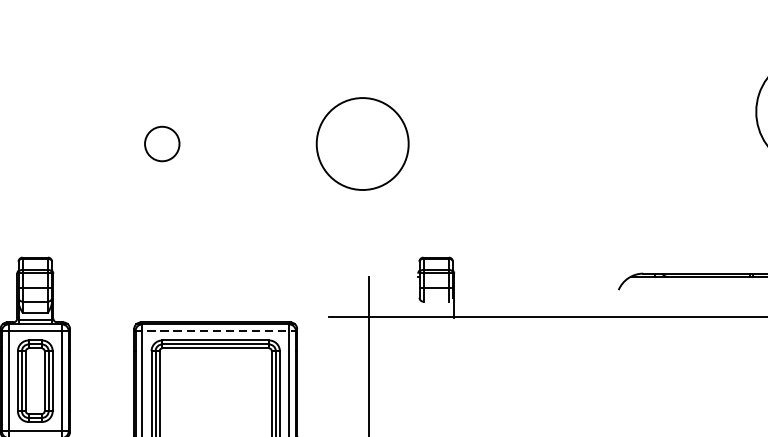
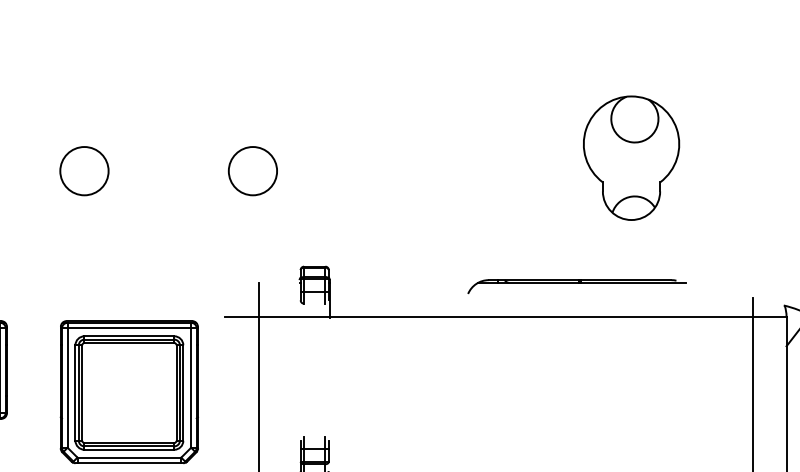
circle: (162, 144) -> (84, 171), size x1.67
circle: (362, 144) -> (252, 171), size x0.62
line: (215, 331) -> (129, 328), dashed -> solid

